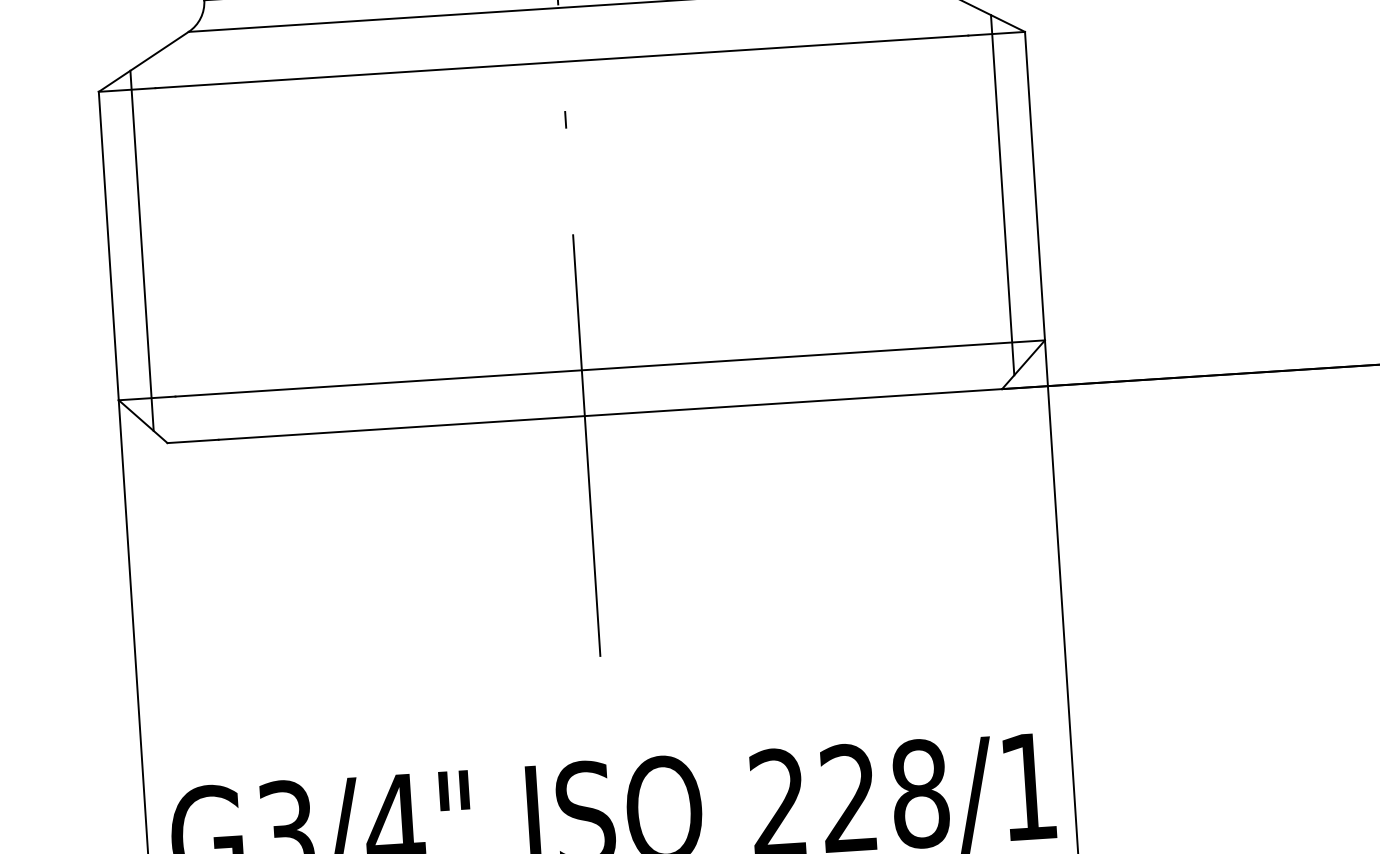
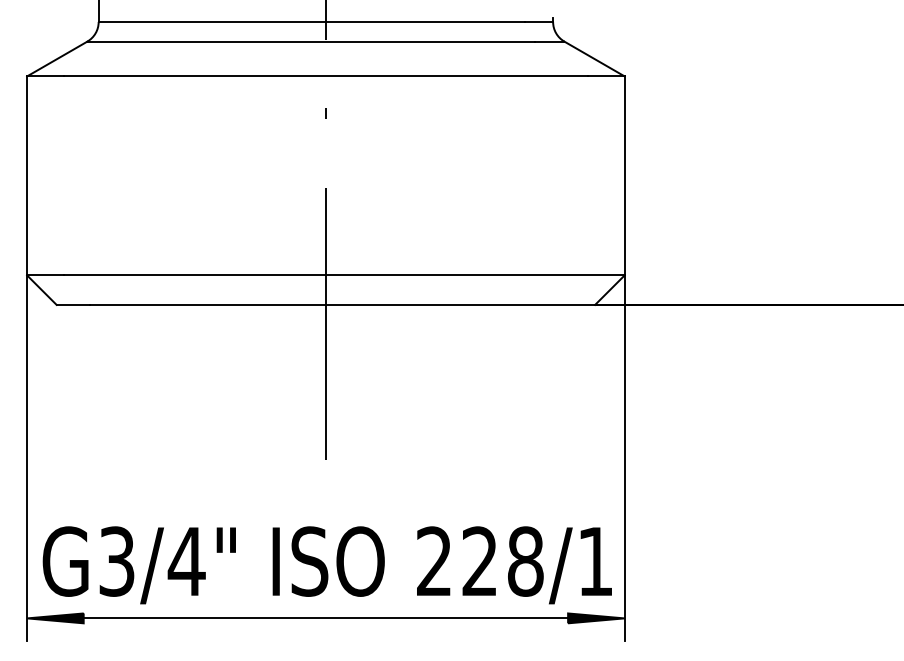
line: (1002, 195) -> (603, 180), removed
line: (142, 251) -> (48, 180), removed

